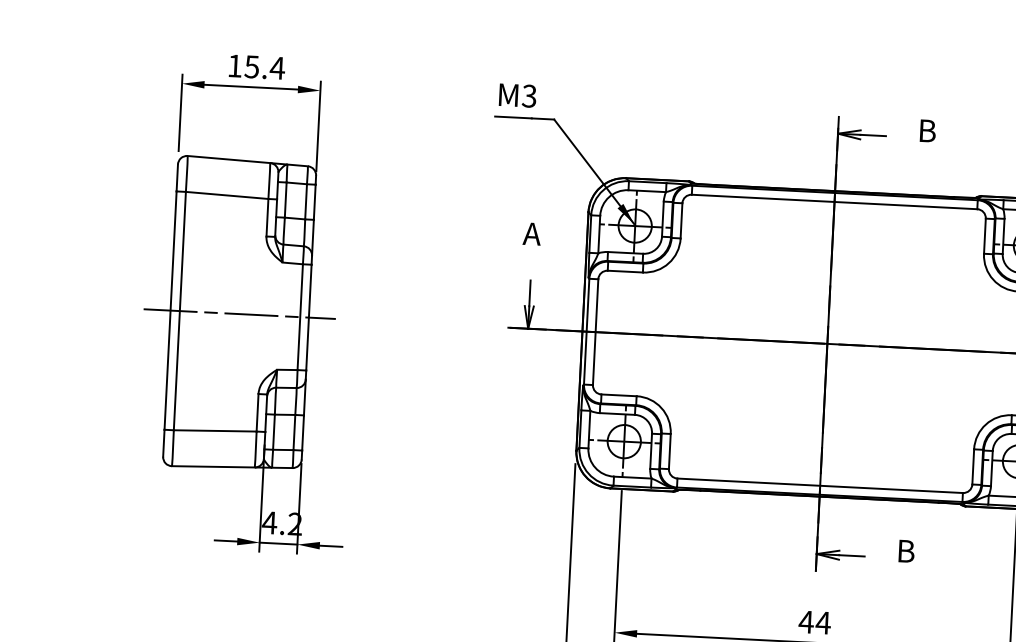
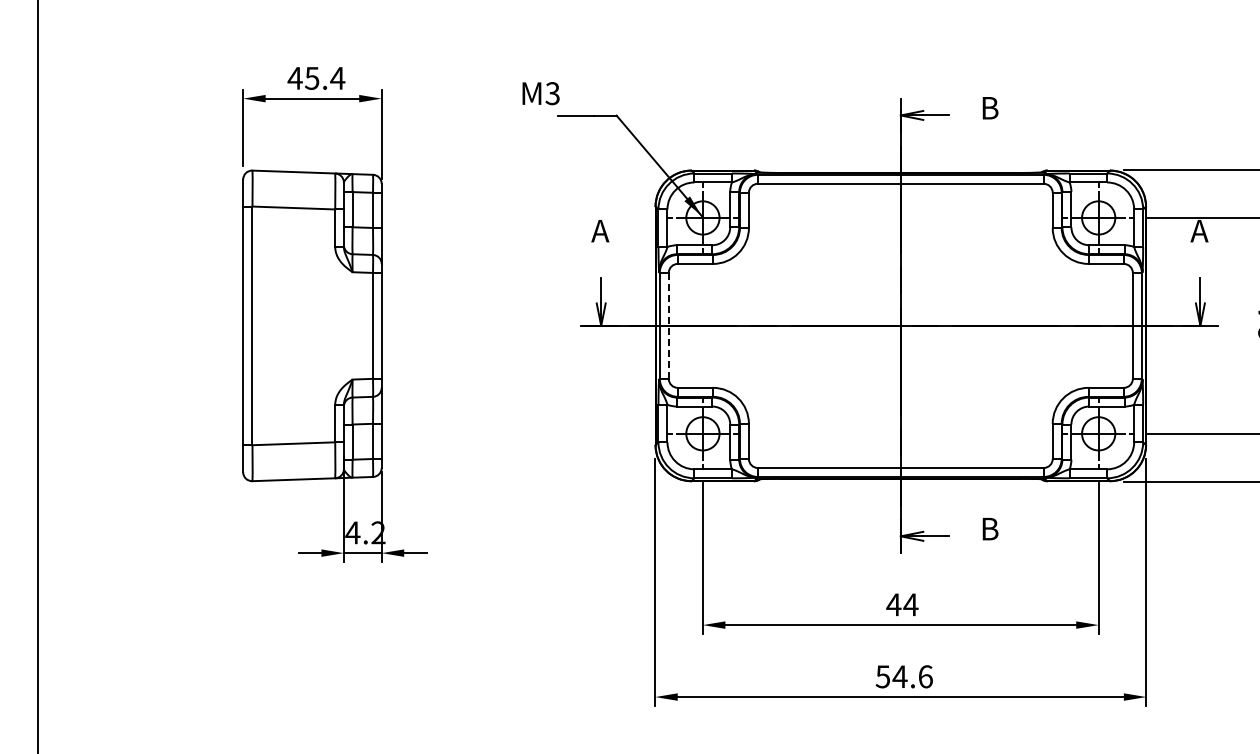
text: (234, 66) -> (294, 78), 15.4 -> 45.4
text: (517, 95) -> (540, 93), moved
line: (239, 313) -> (312, 325), removed
line: (595, 331) -> (668, 325), solid -> dashed

